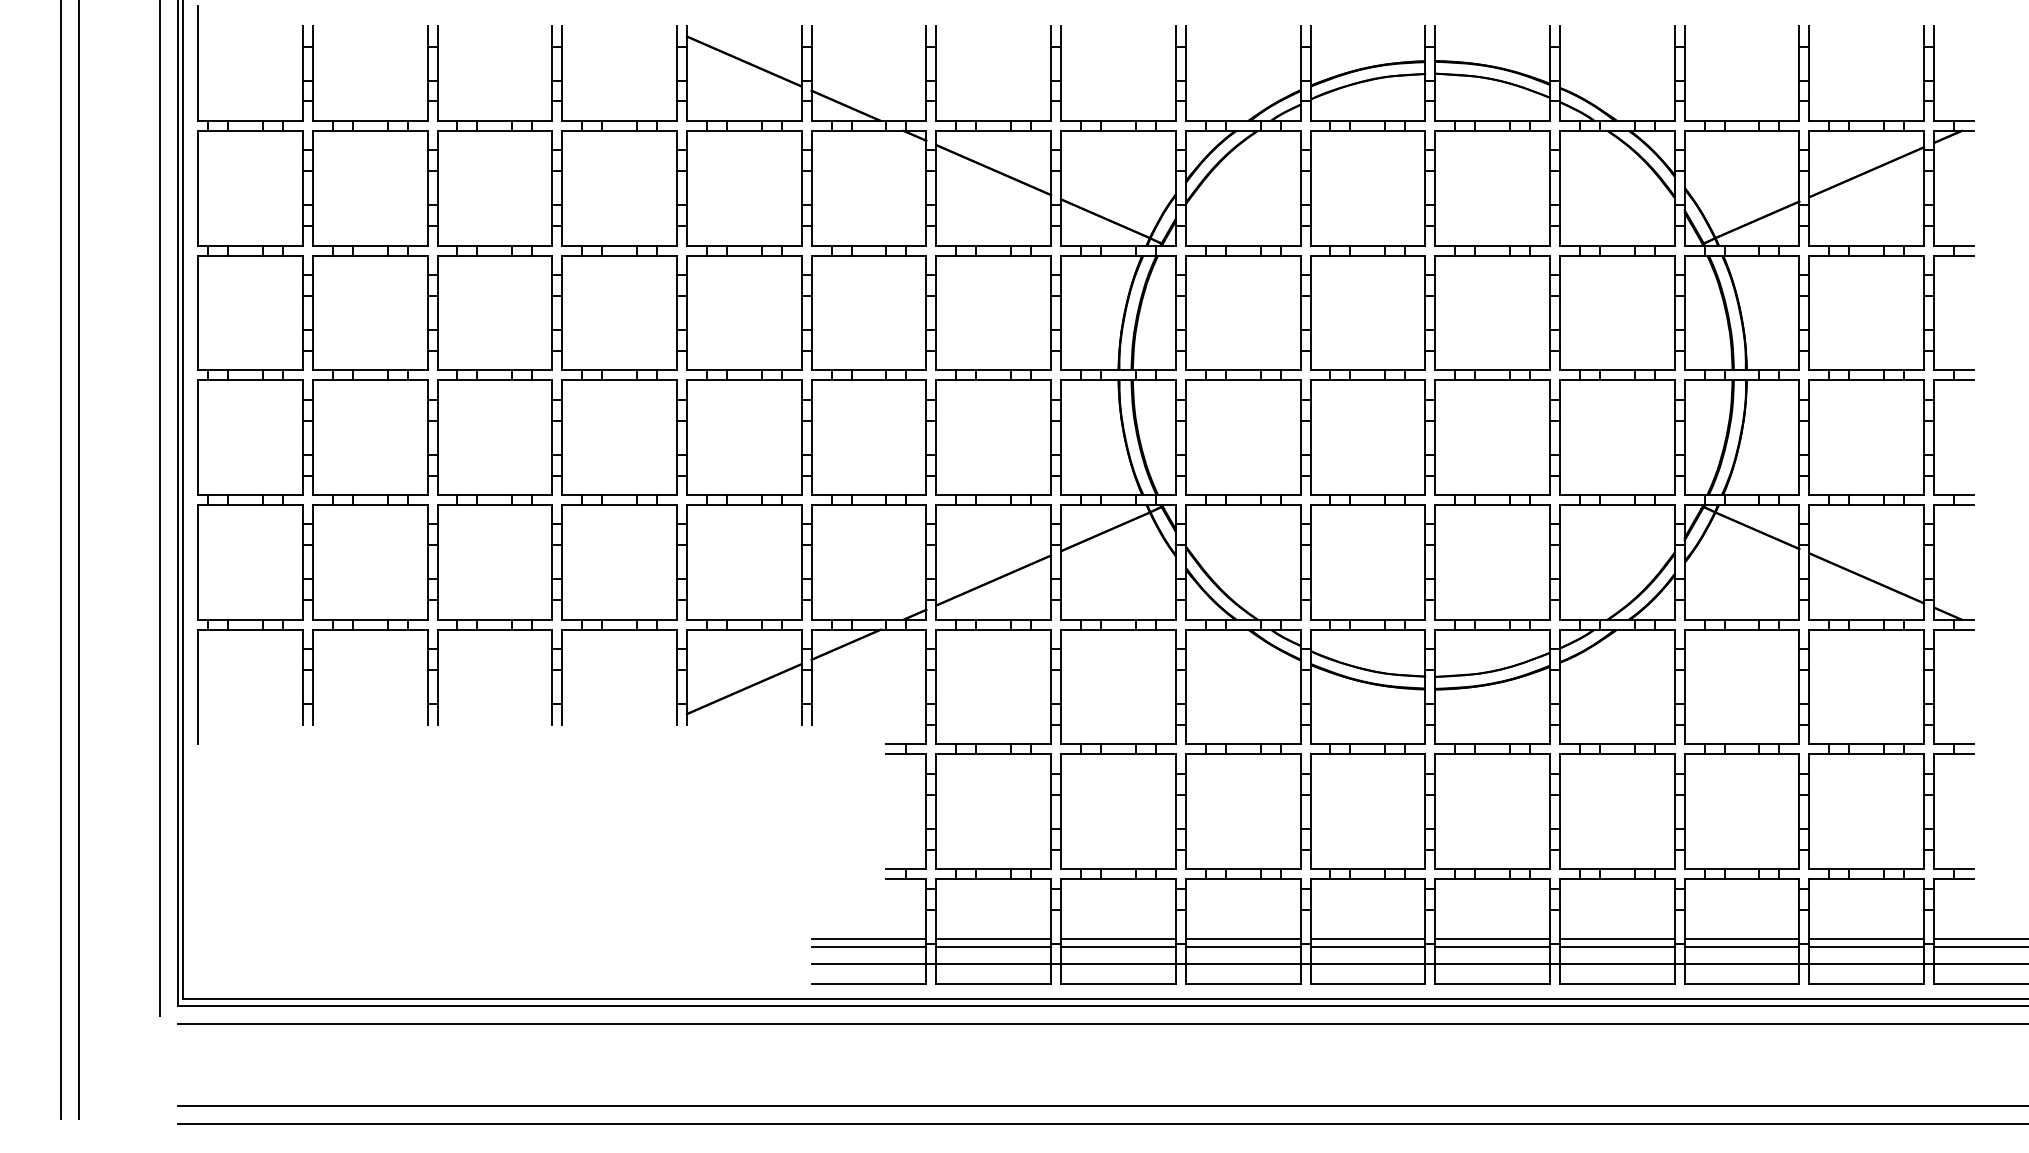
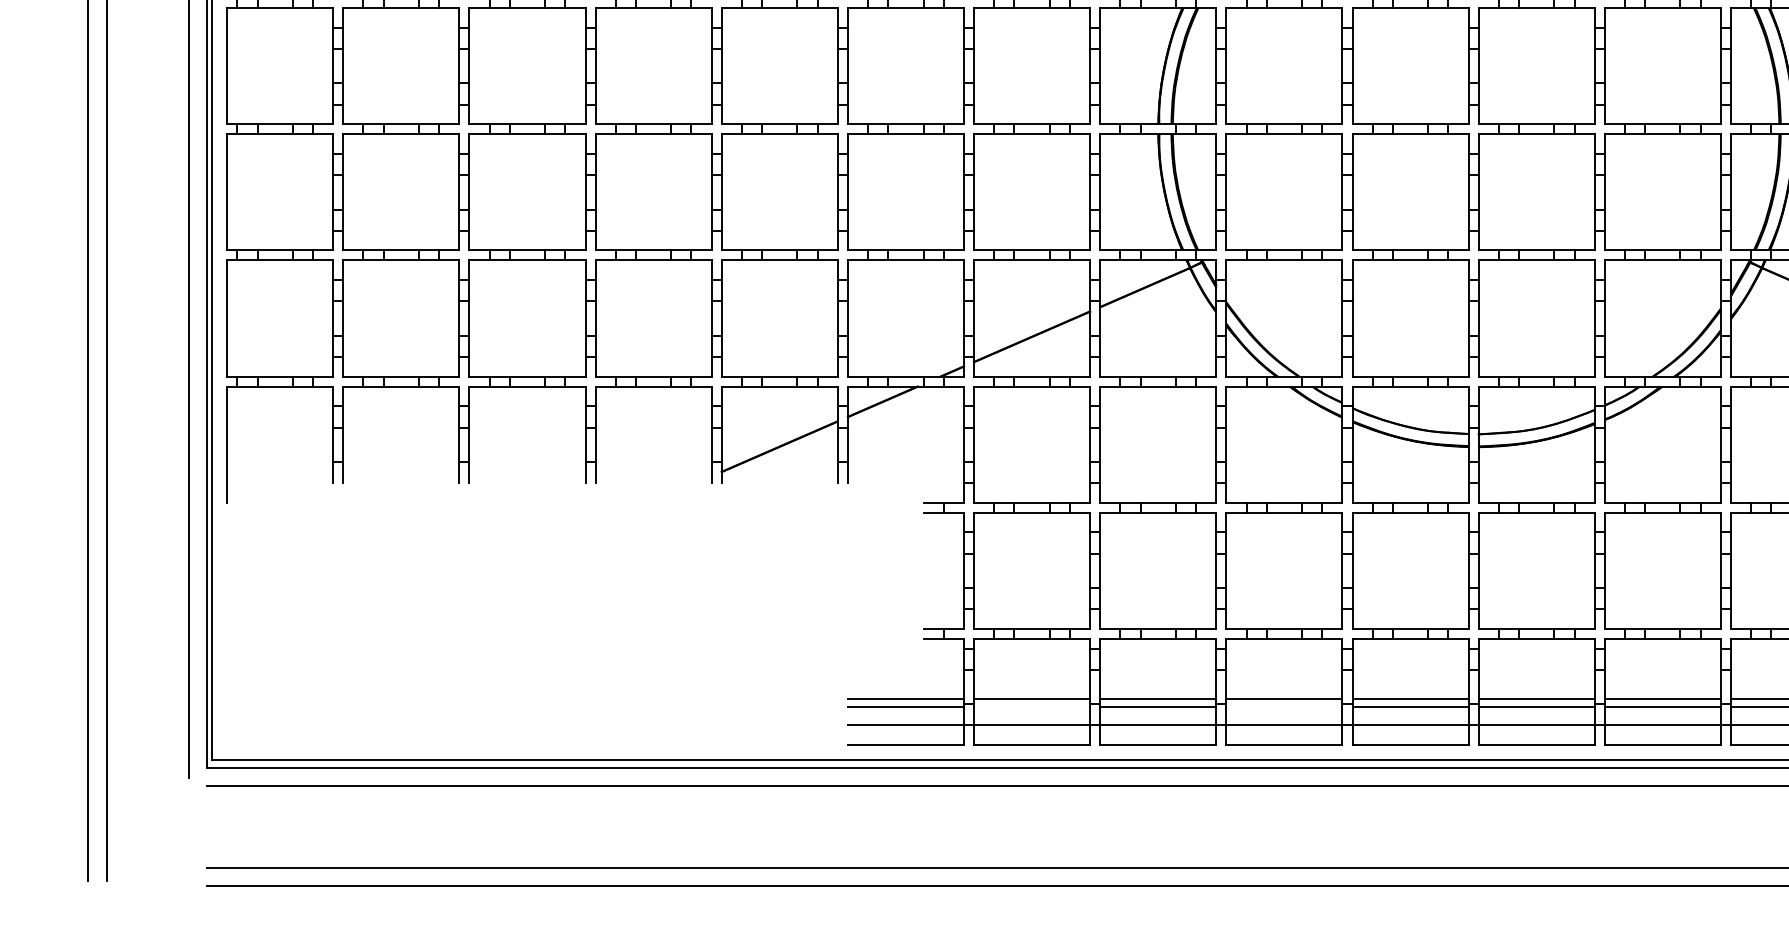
line: (993, 946) -> (1031, 707), removed
line: (1242, 946) -> (1283, 707), removed

